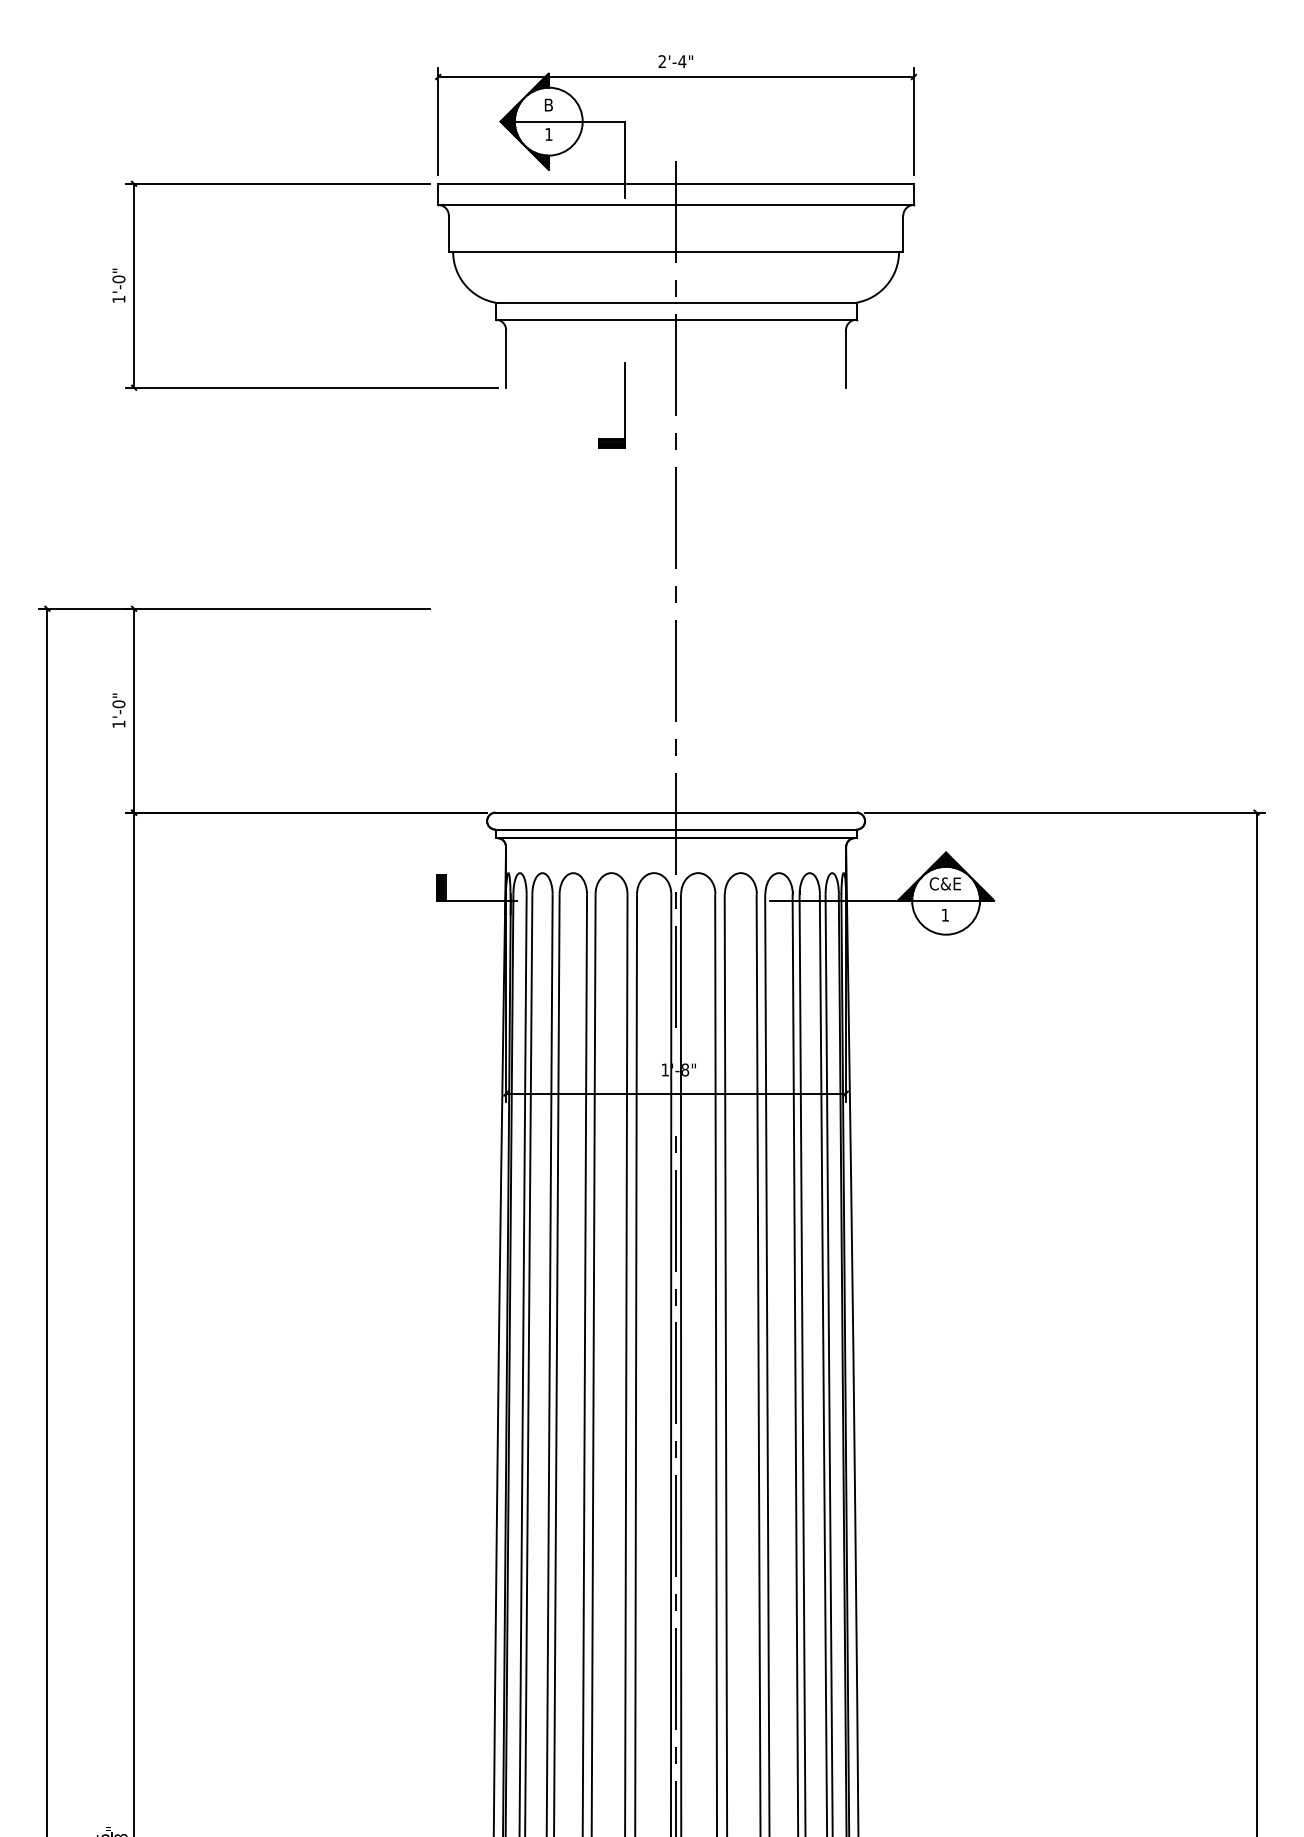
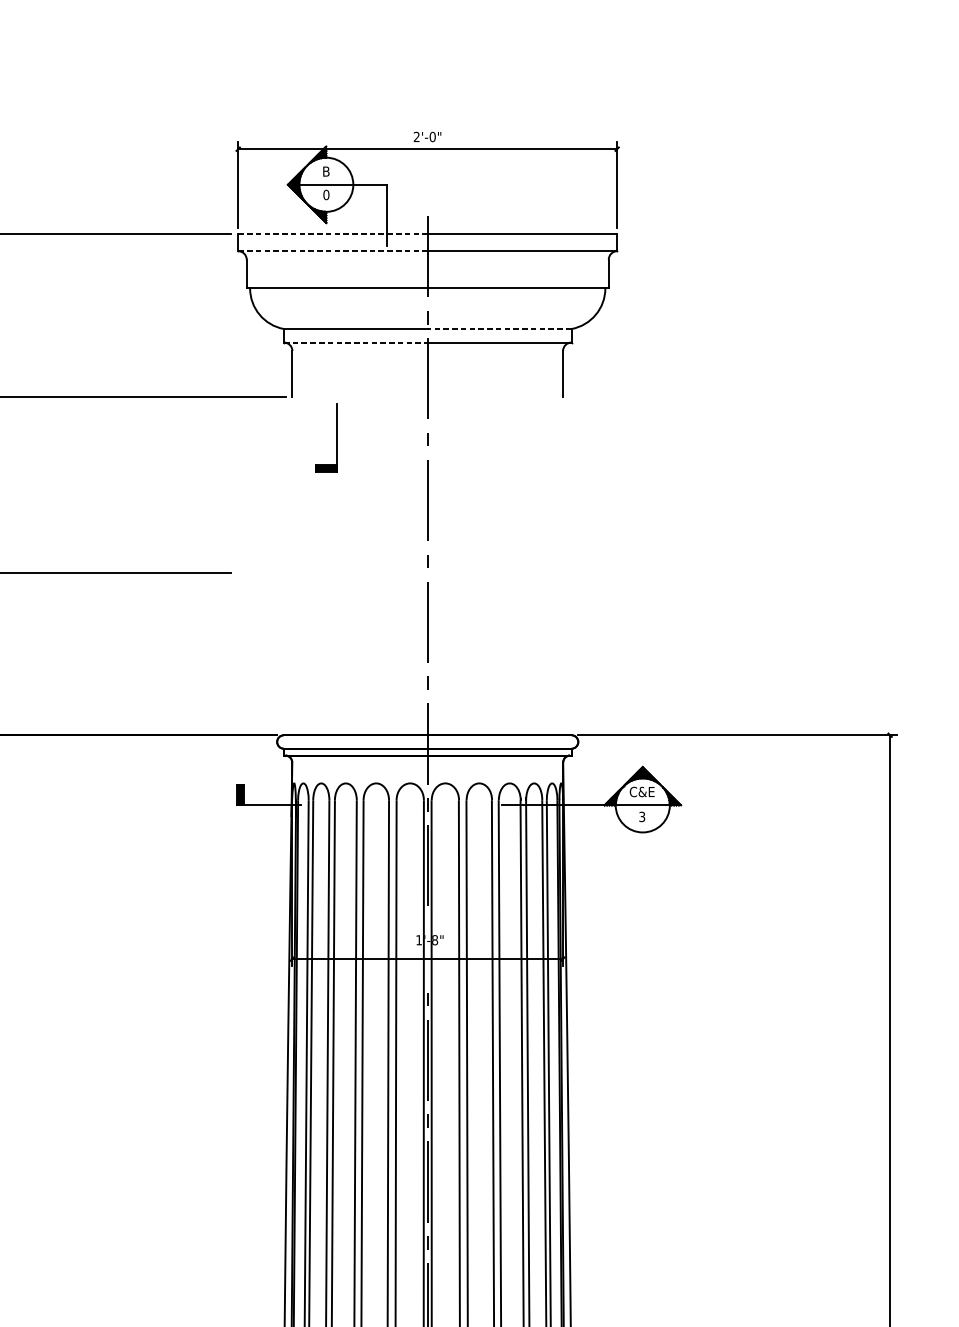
text: (682, 61) -> (432, 136), 2'-4" -> 2'-0"
text: (548, 134) -> (326, 195), 1 -> 0
line: (557, 183) -> (333, 234), solid -> dashed
line: (557, 205) -> (333, 251), solid -> dashed
line: (765, 302) -> (498, 328), solid -> dashed
line: (586, 319) -> (356, 342), solid -> dashed
part: (624, 405) -> (336, 437), moved
text: (945, 914) -> (642, 816), 1 -> 3

